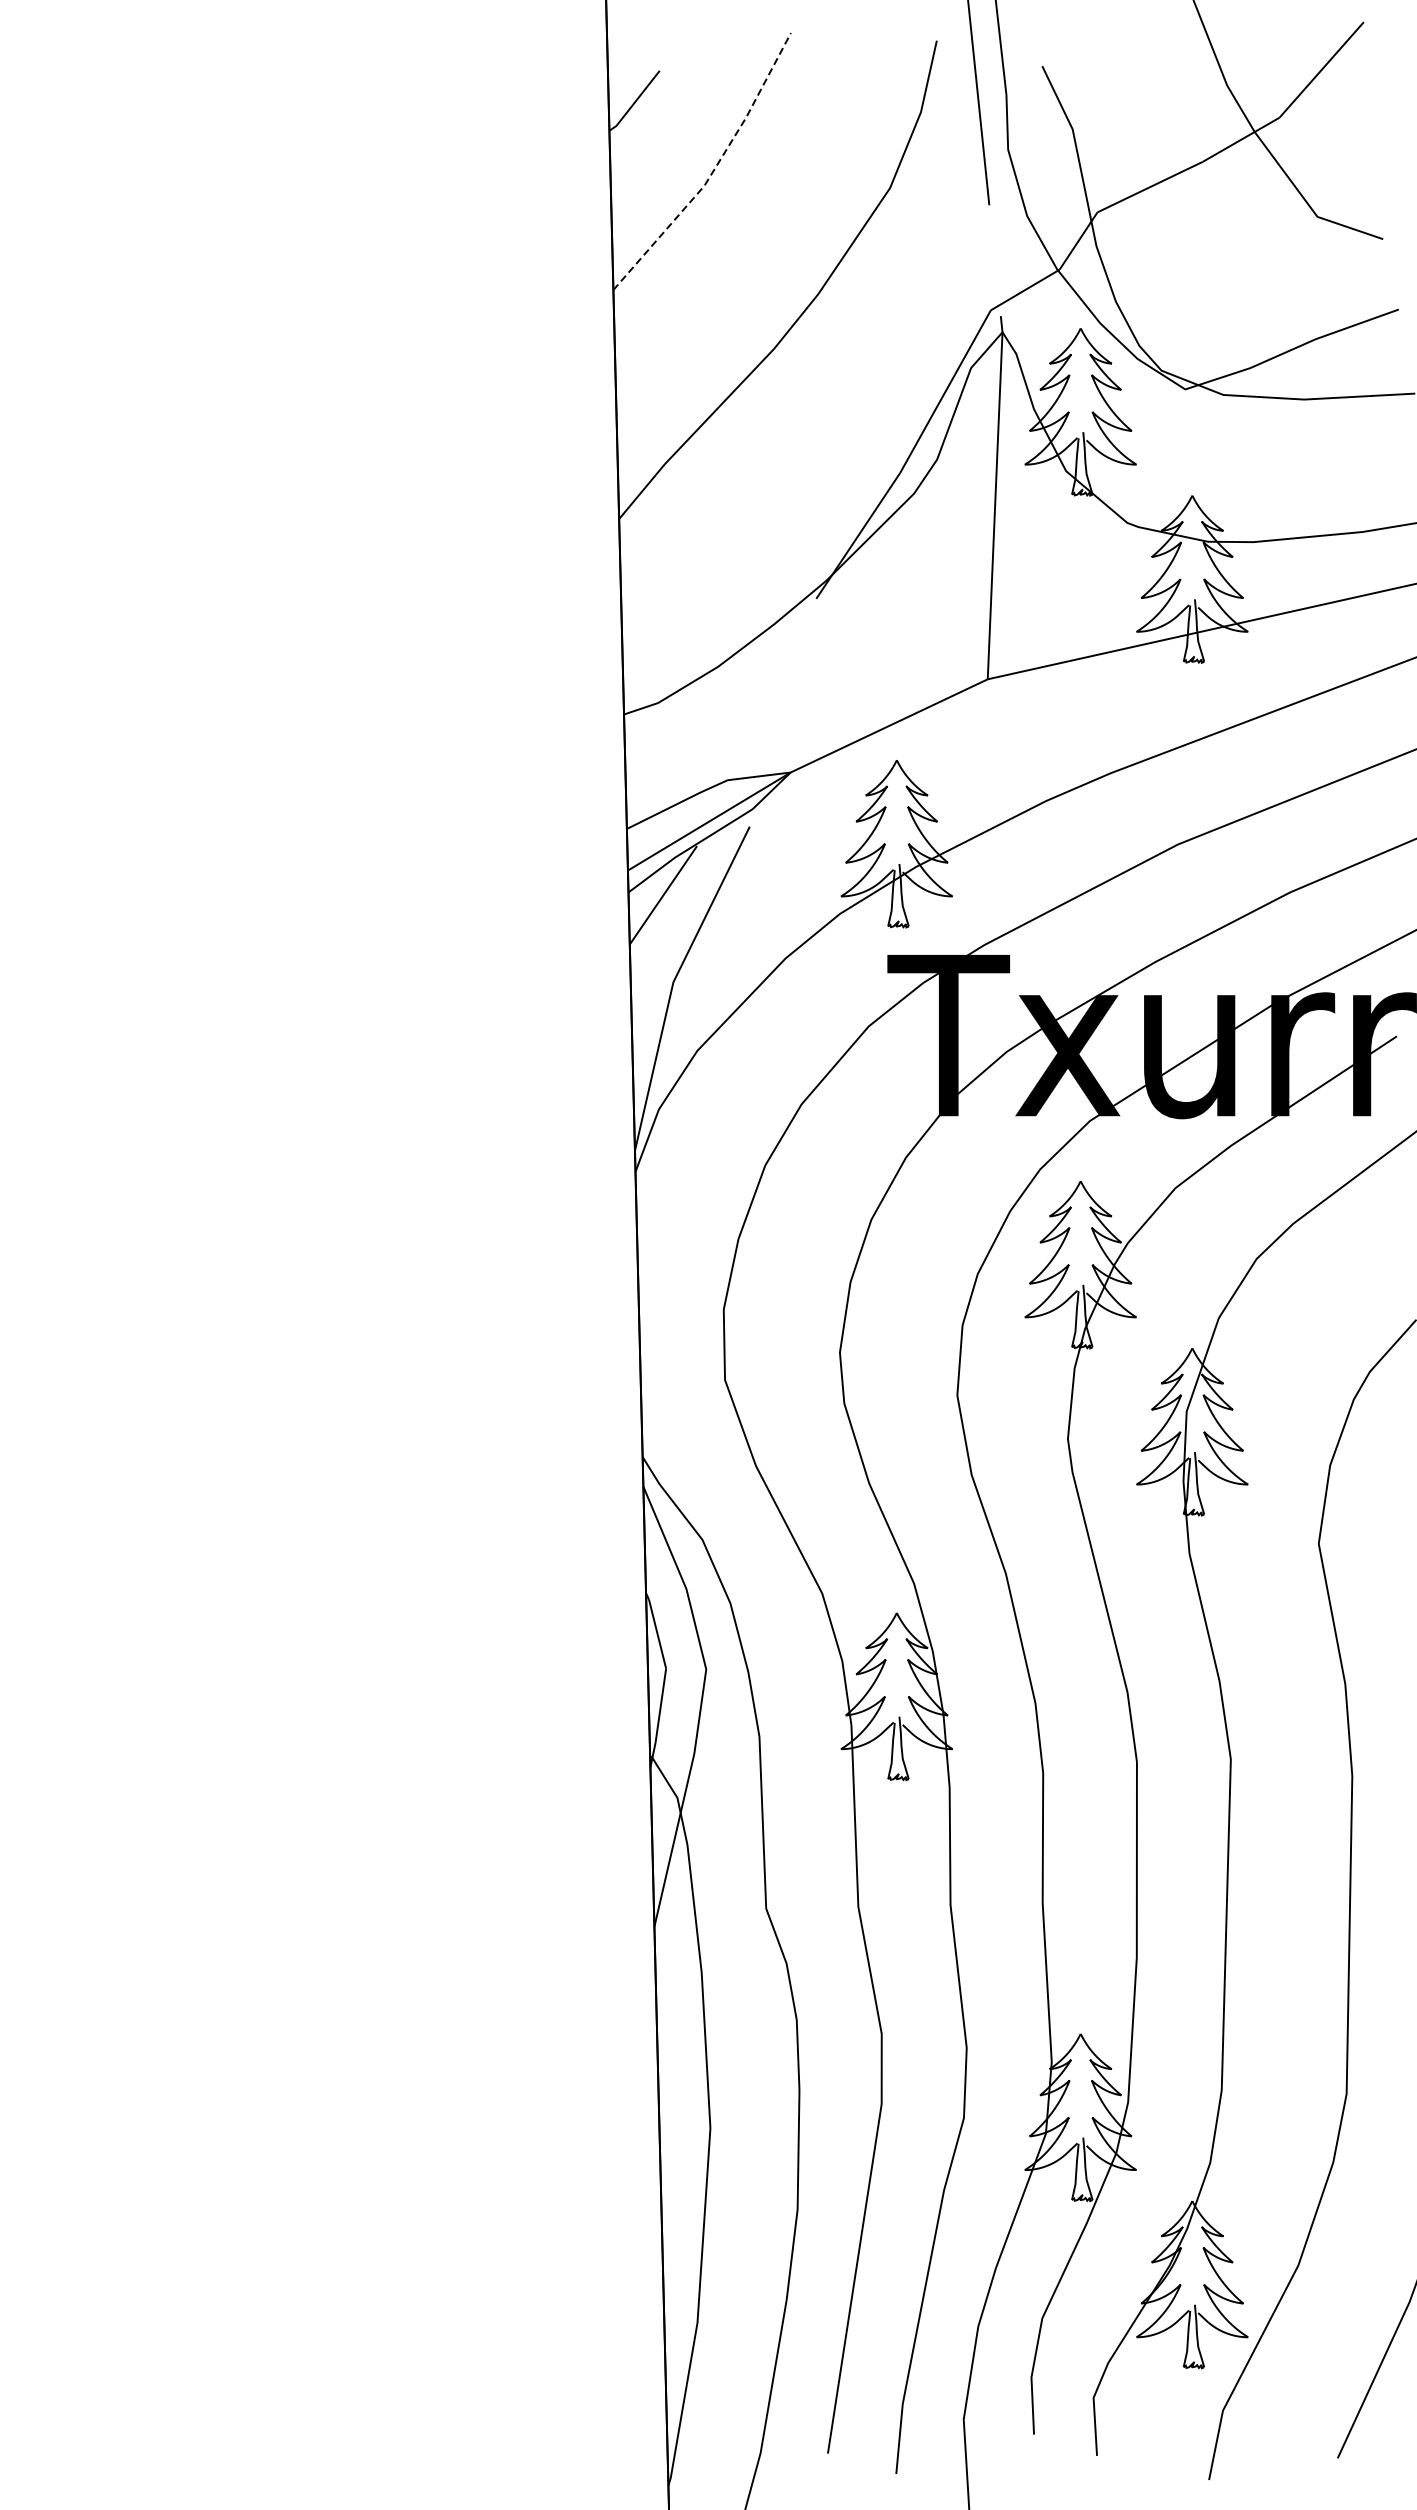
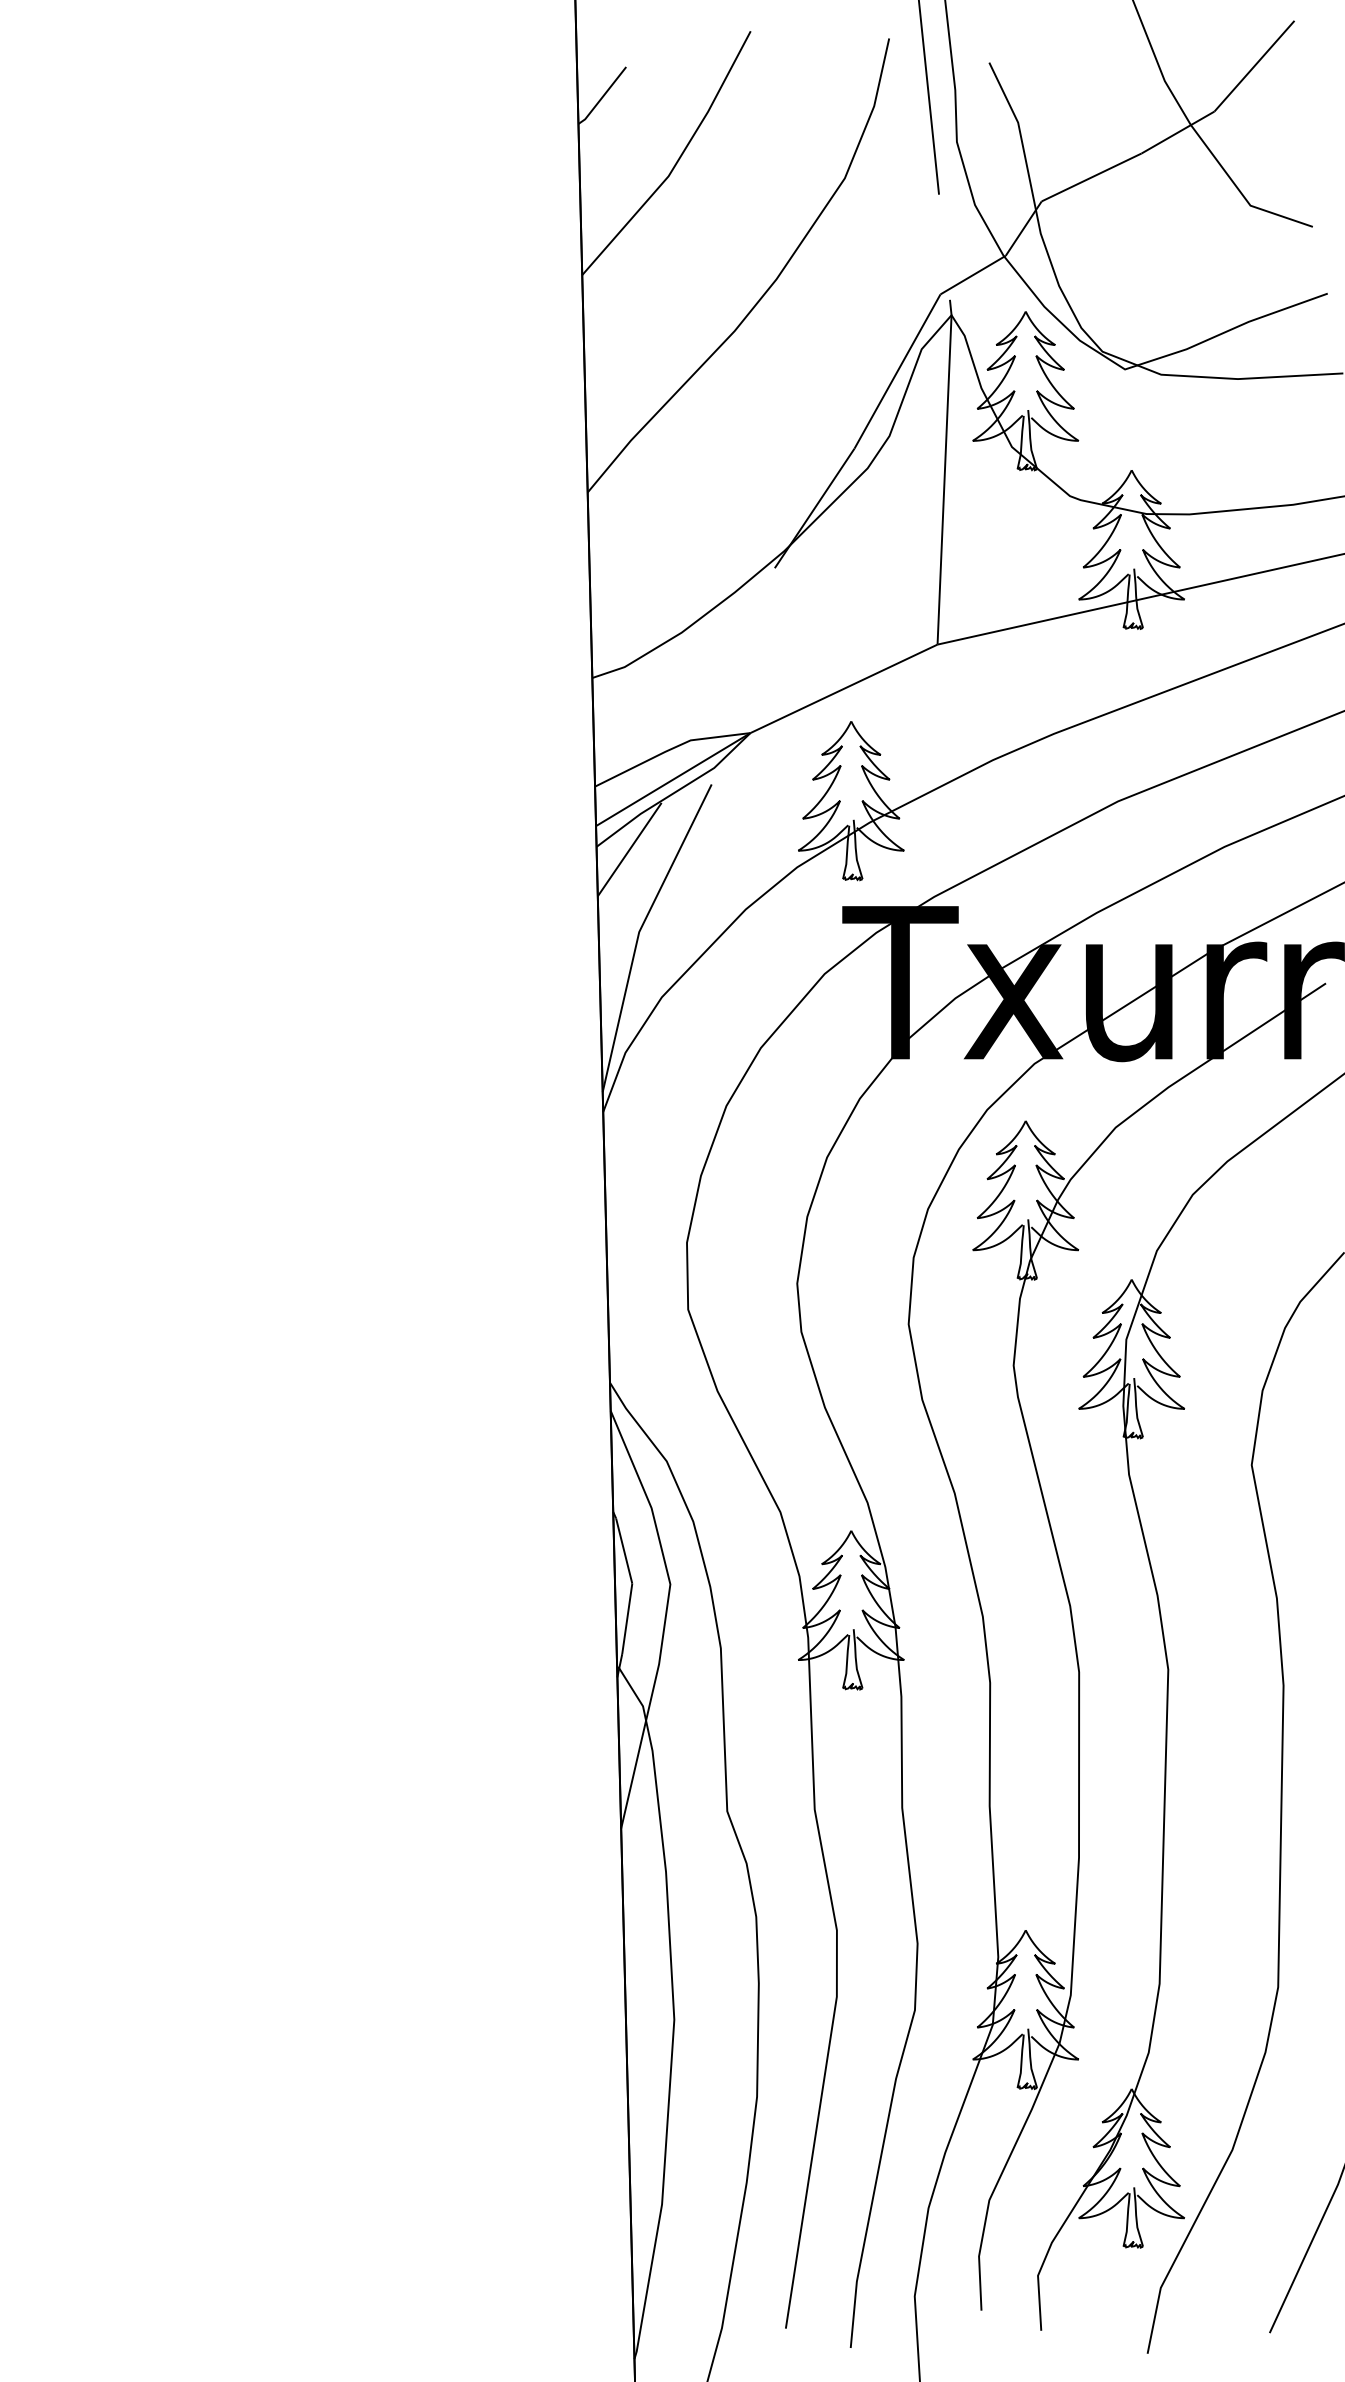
line: (713, 170) -> (677, 161), dashed -> solid

